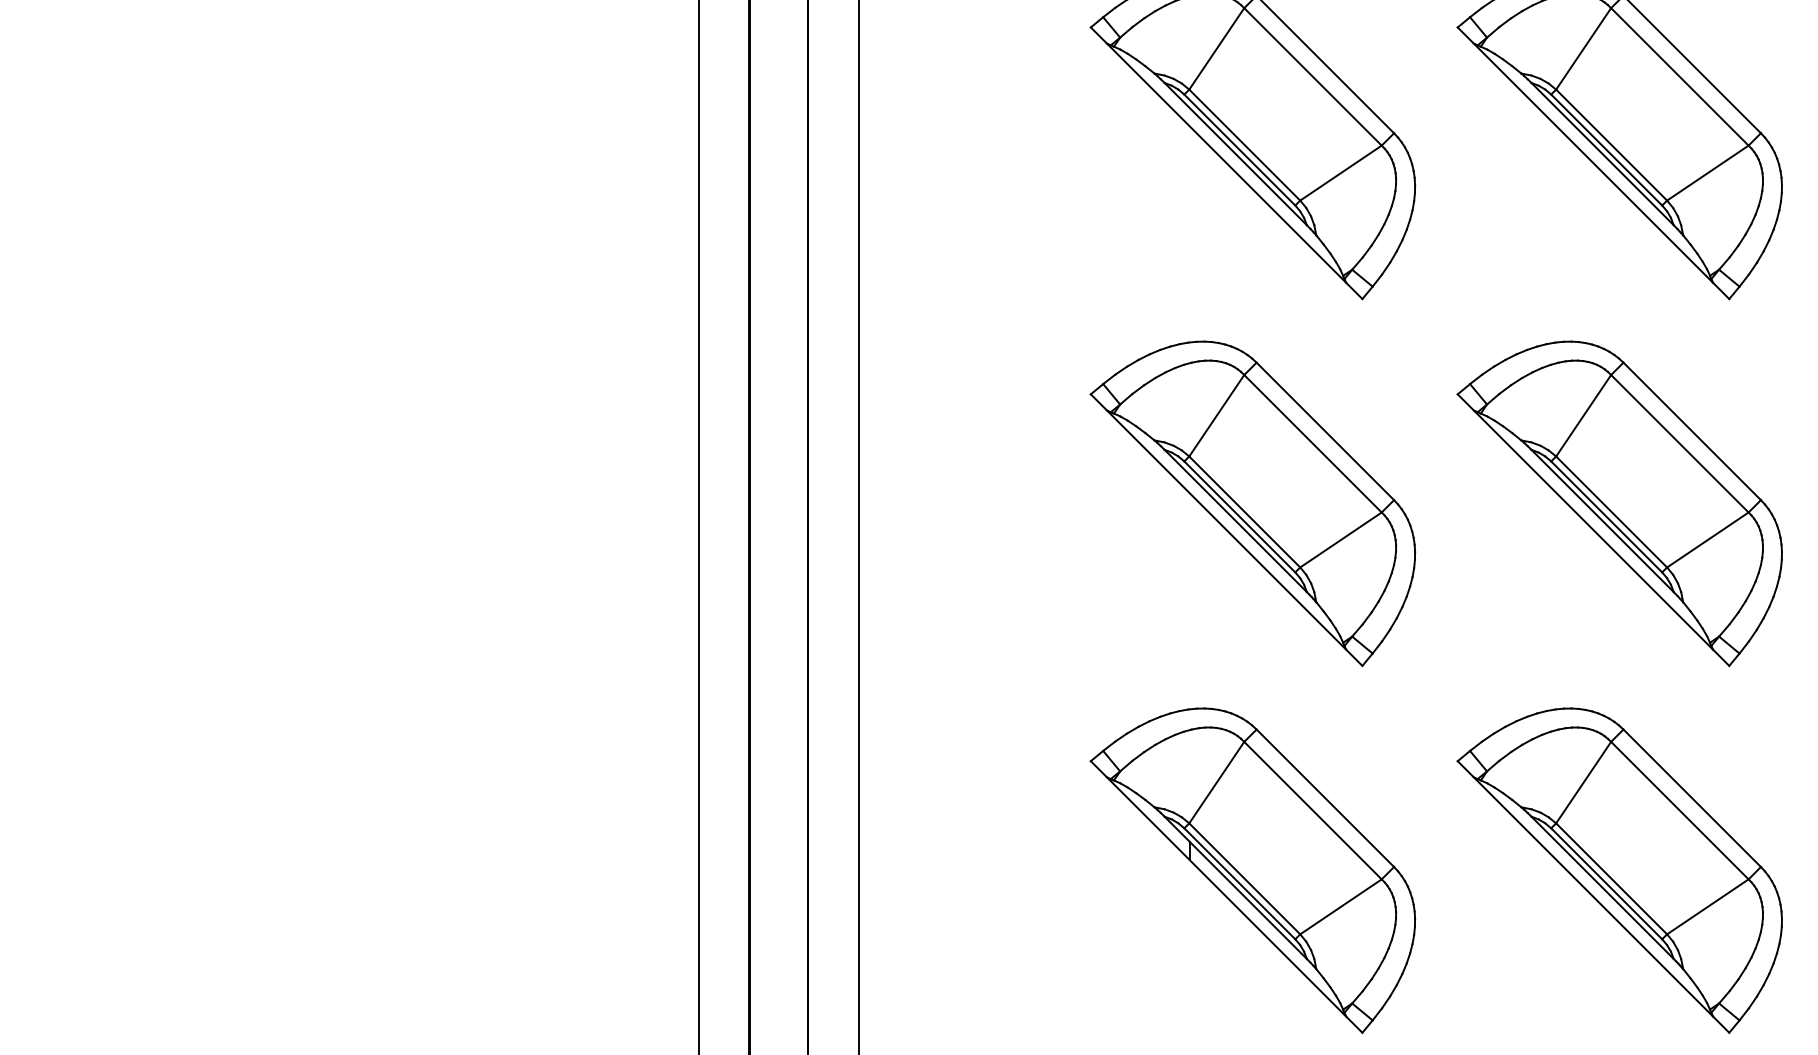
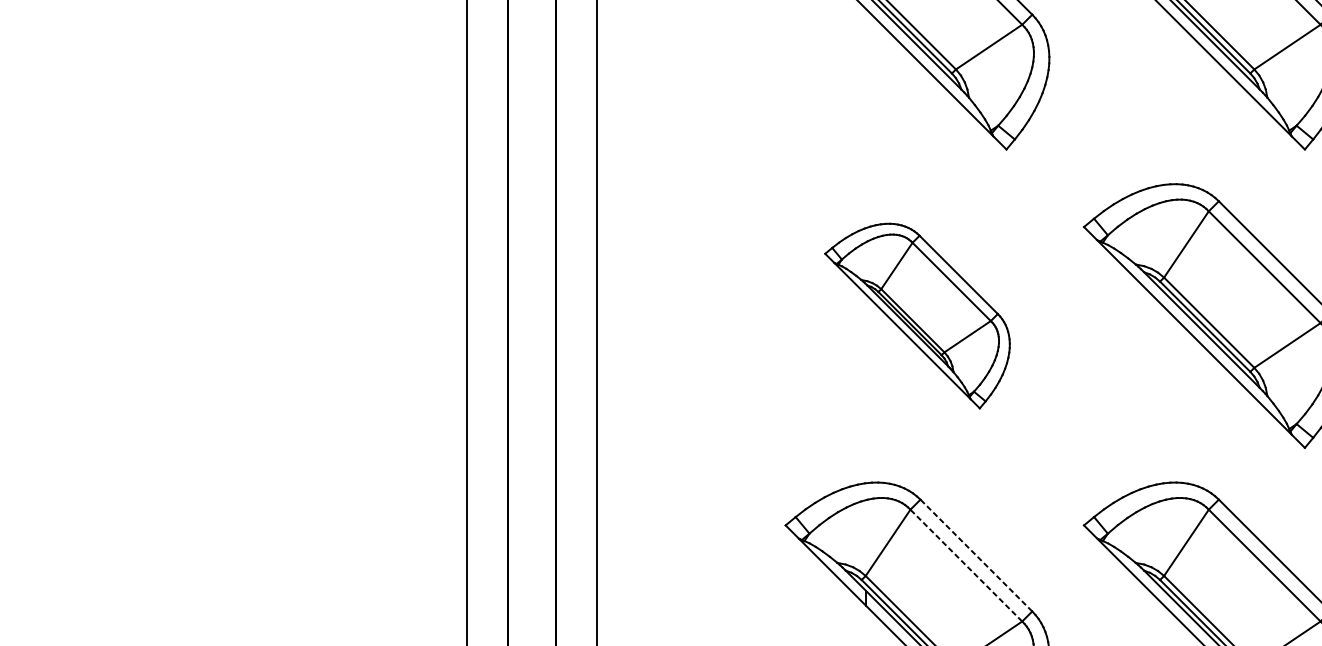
part: (1252, 503) -> (917, 315), size x0.7
line: (1324, 797) -> (975, 554), solid -> dashed
line: (1312, 810) -> (965, 565), solid -> dashed

